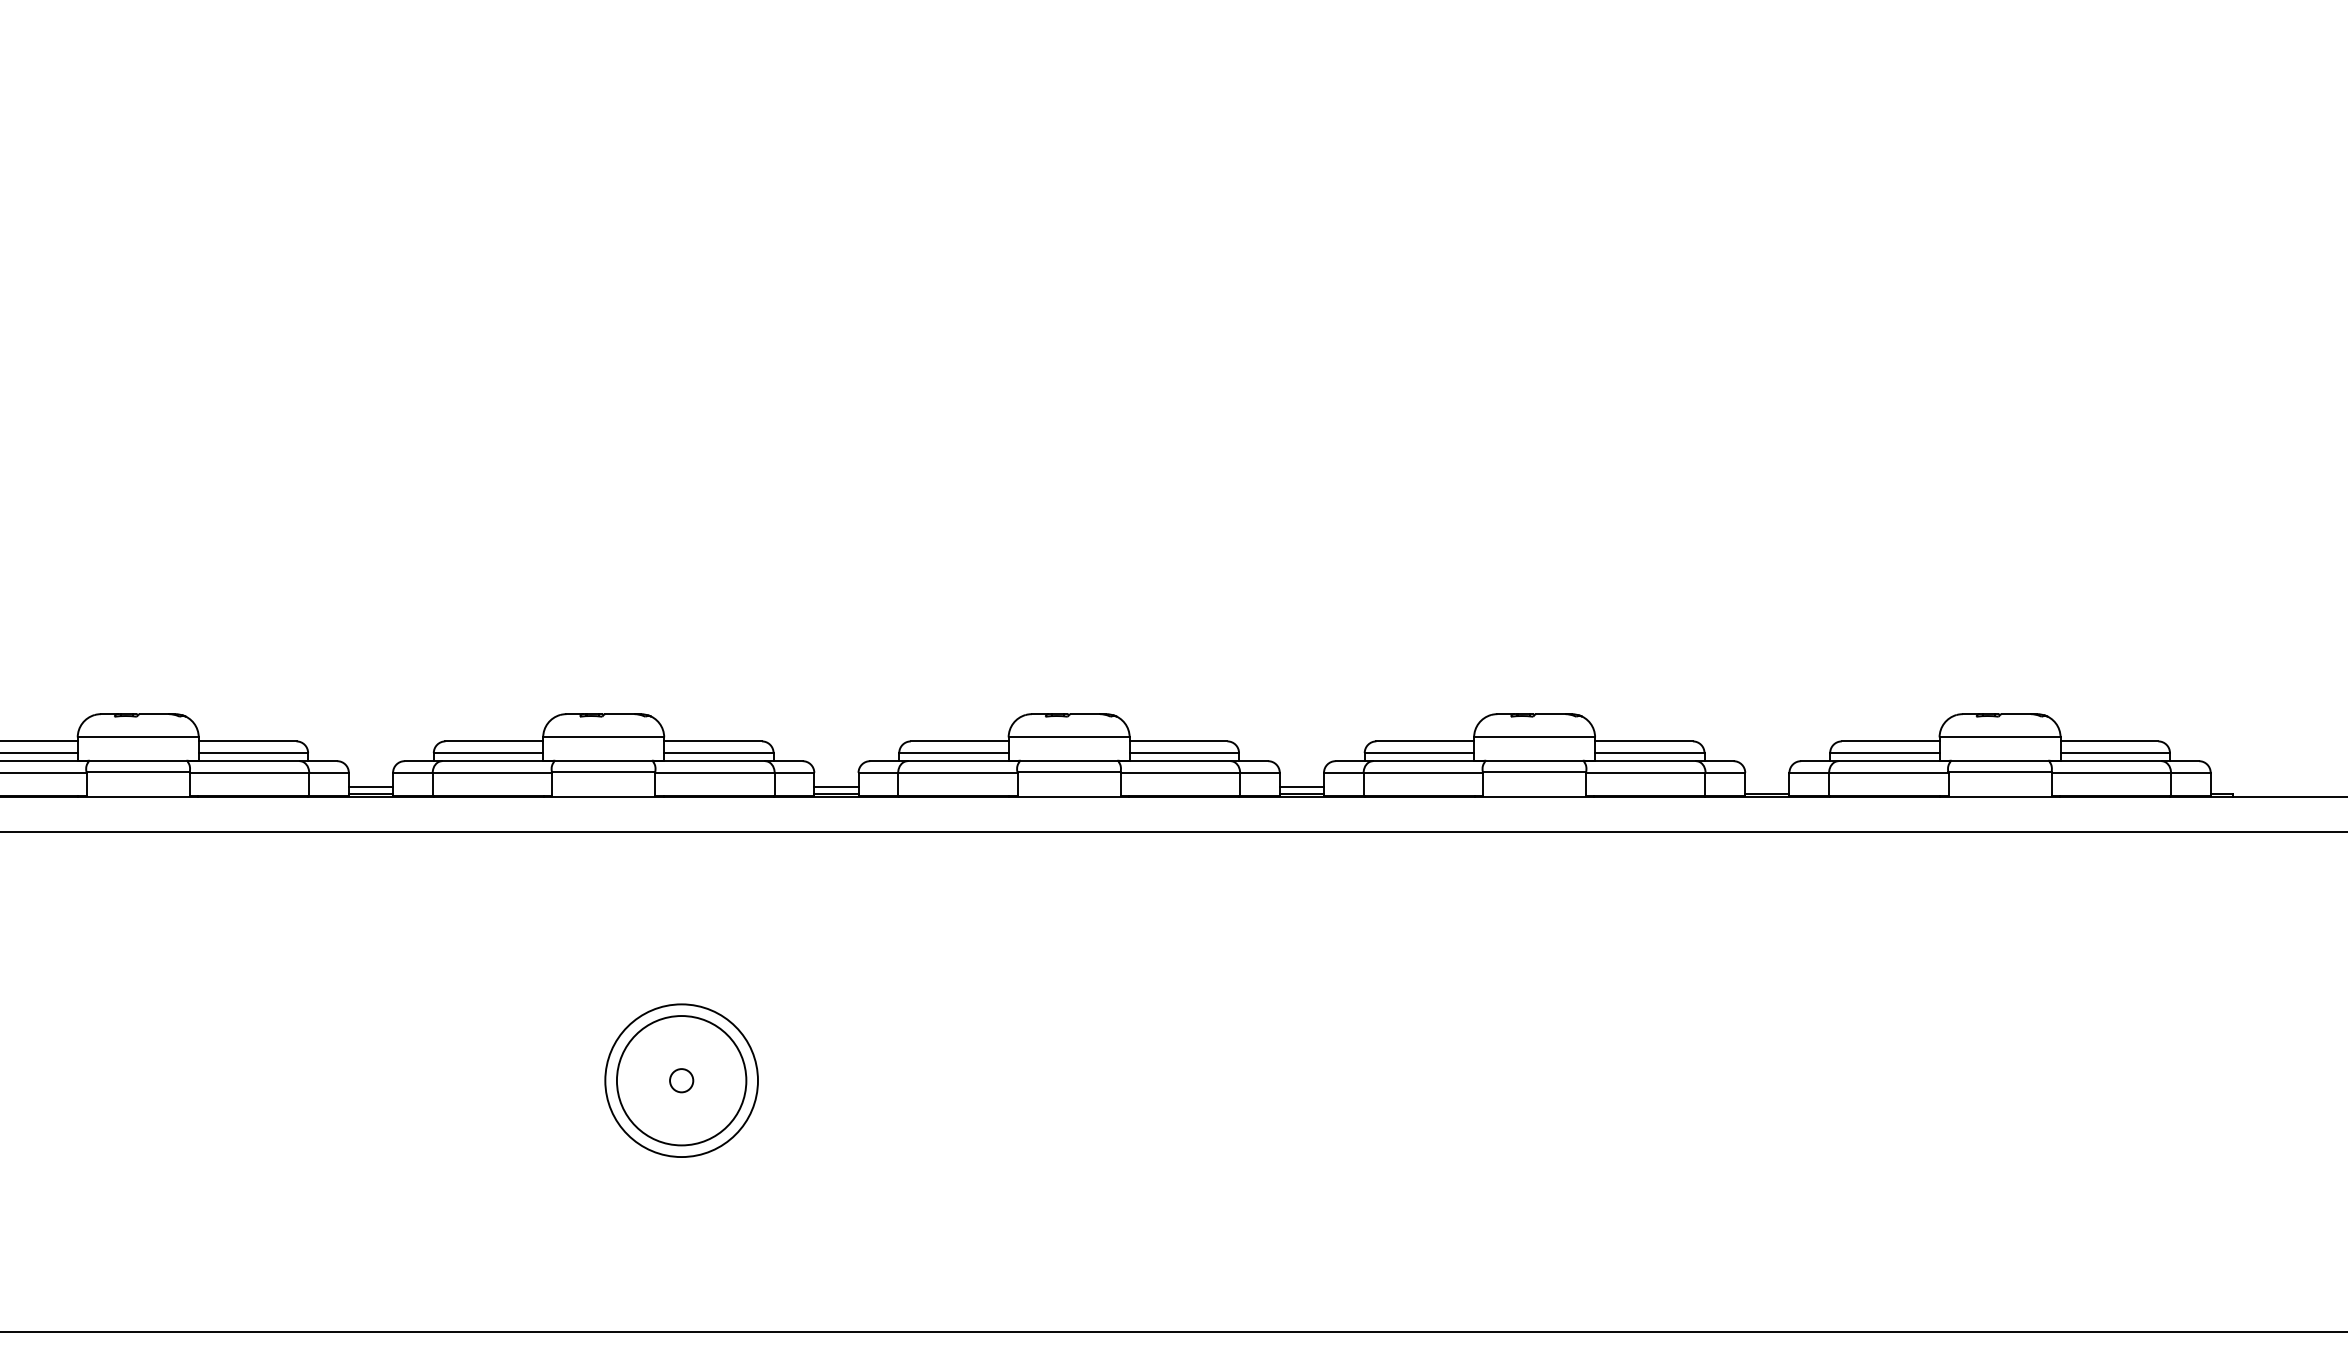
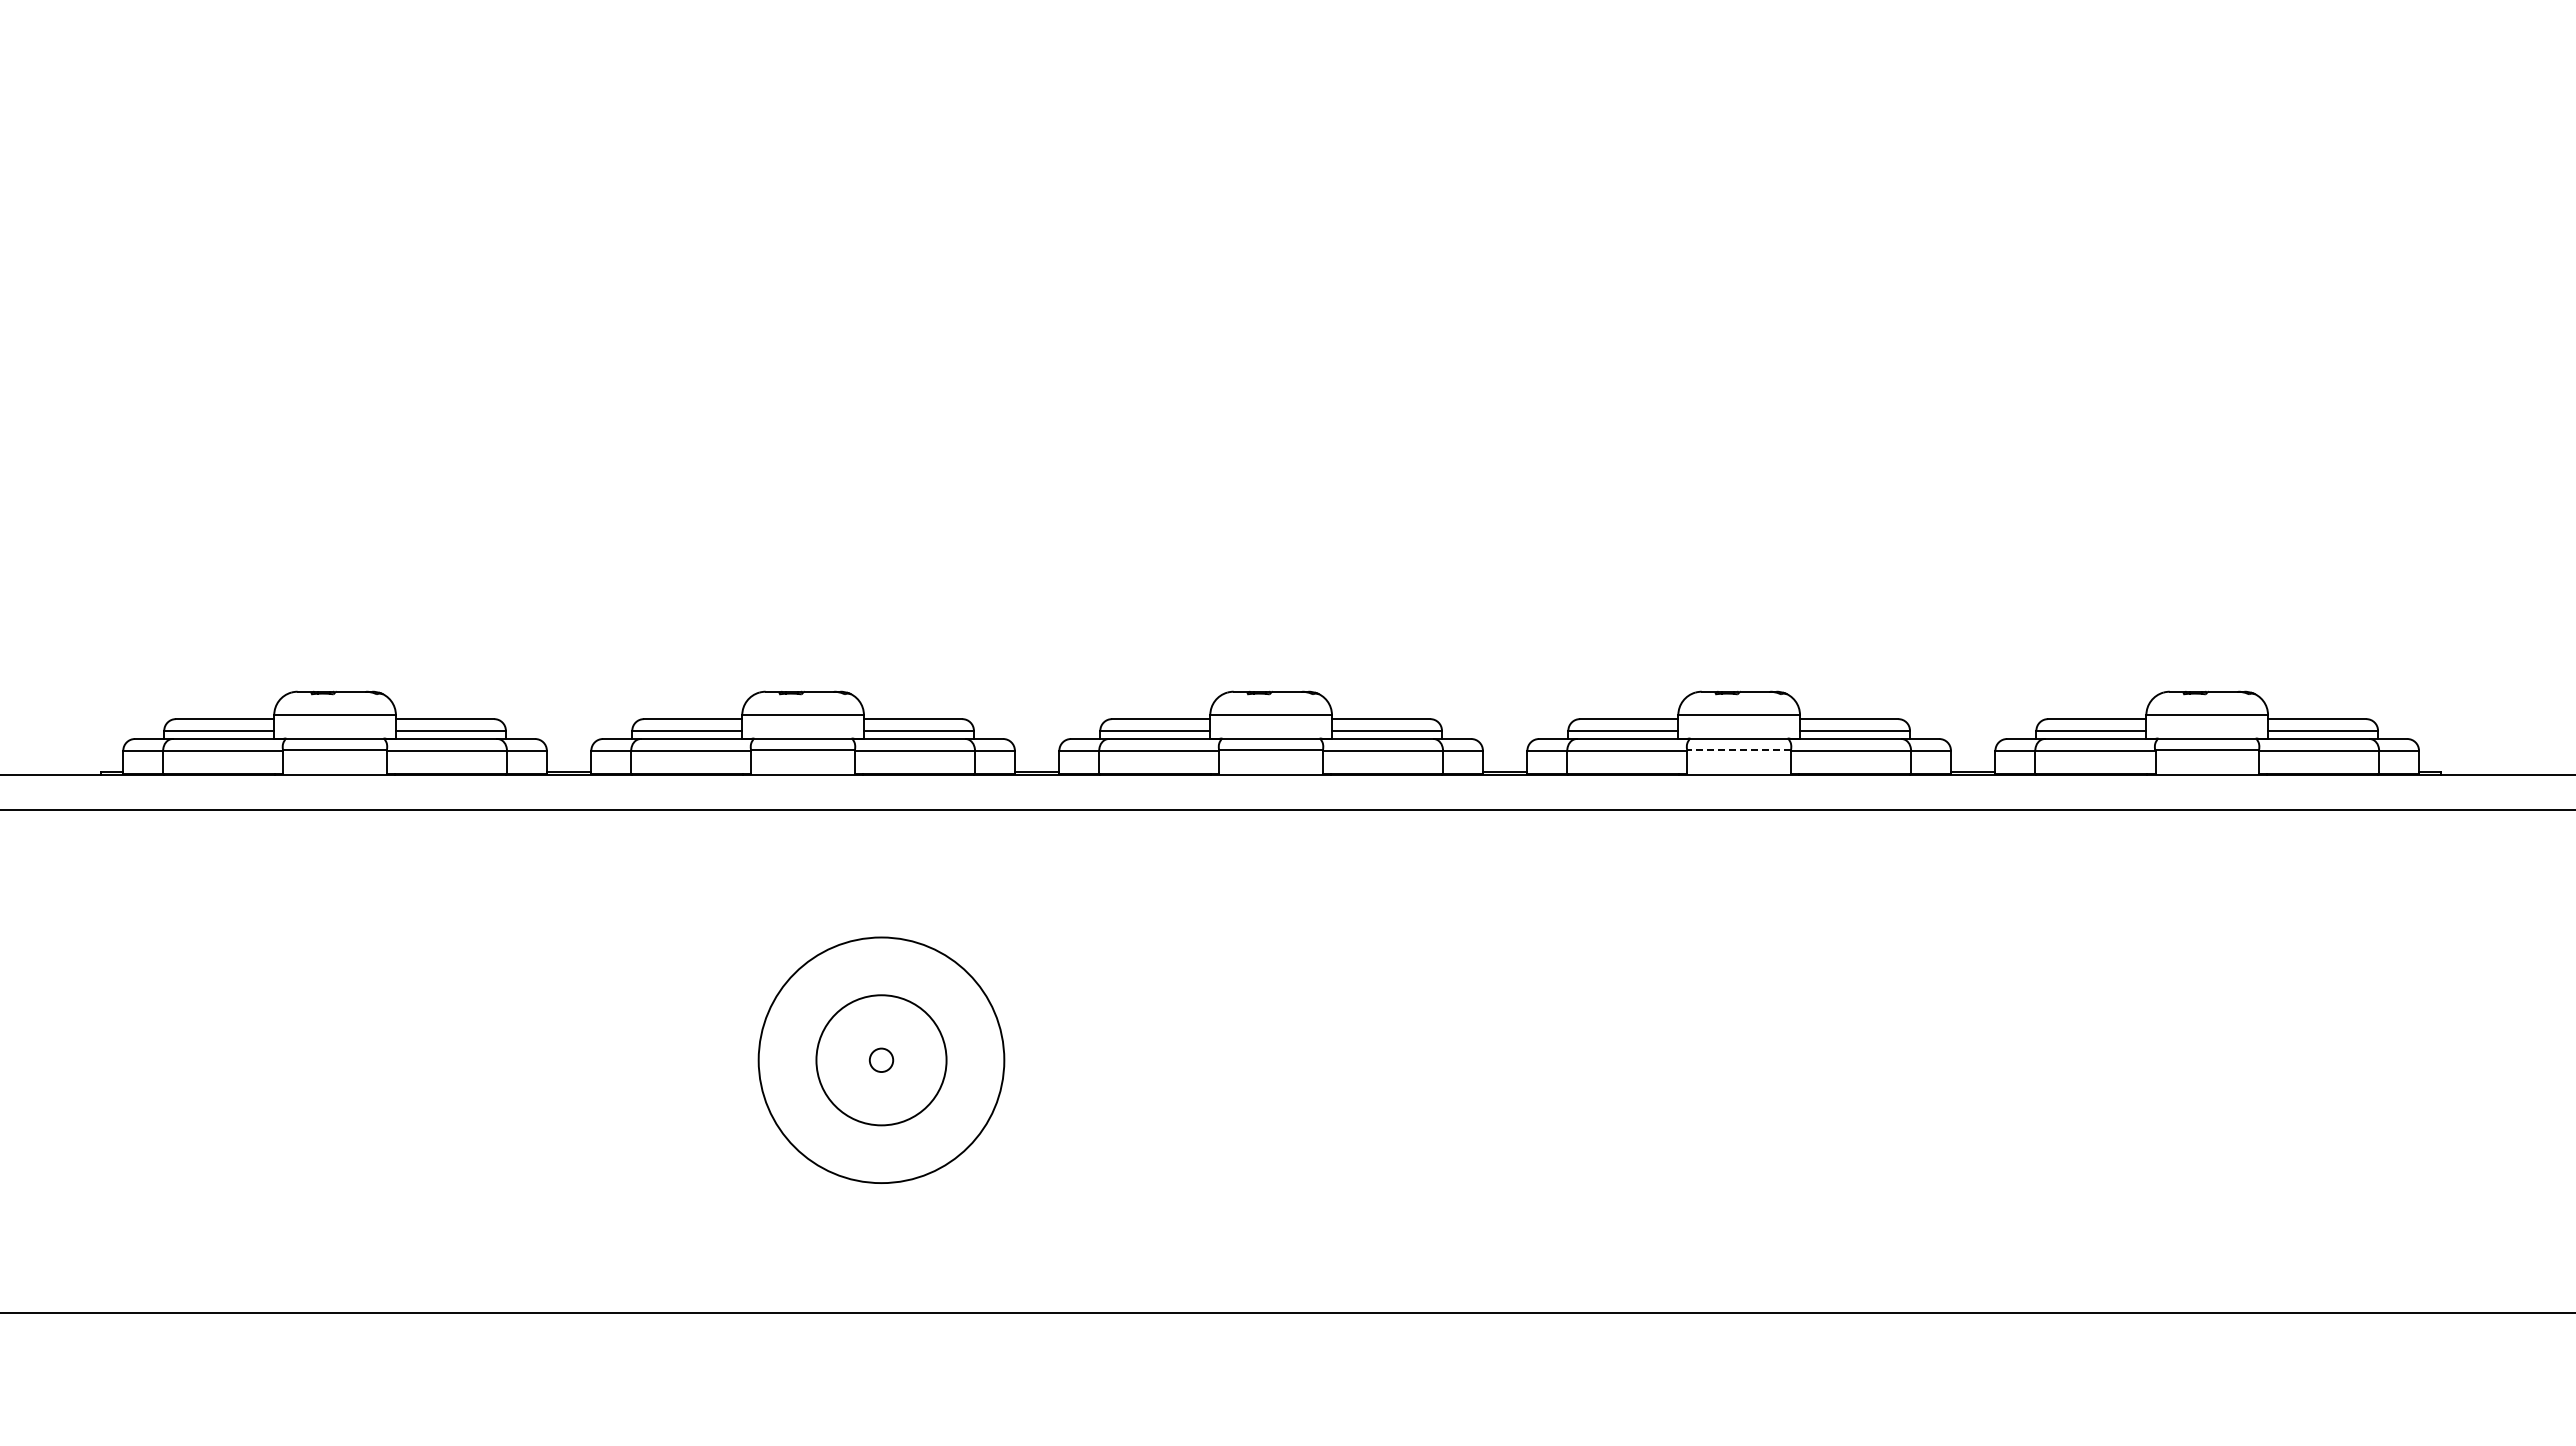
line: (1534, 772) -> (1739, 750), solid -> dashed
line: (370, 787) -> (568, 765), removed
line: (835, 787) -> (1036, 765), removed
line: (1301, 787) -> (1504, 765), removed
circle: (681, 1080) -> (881, 1060), size x1.6

